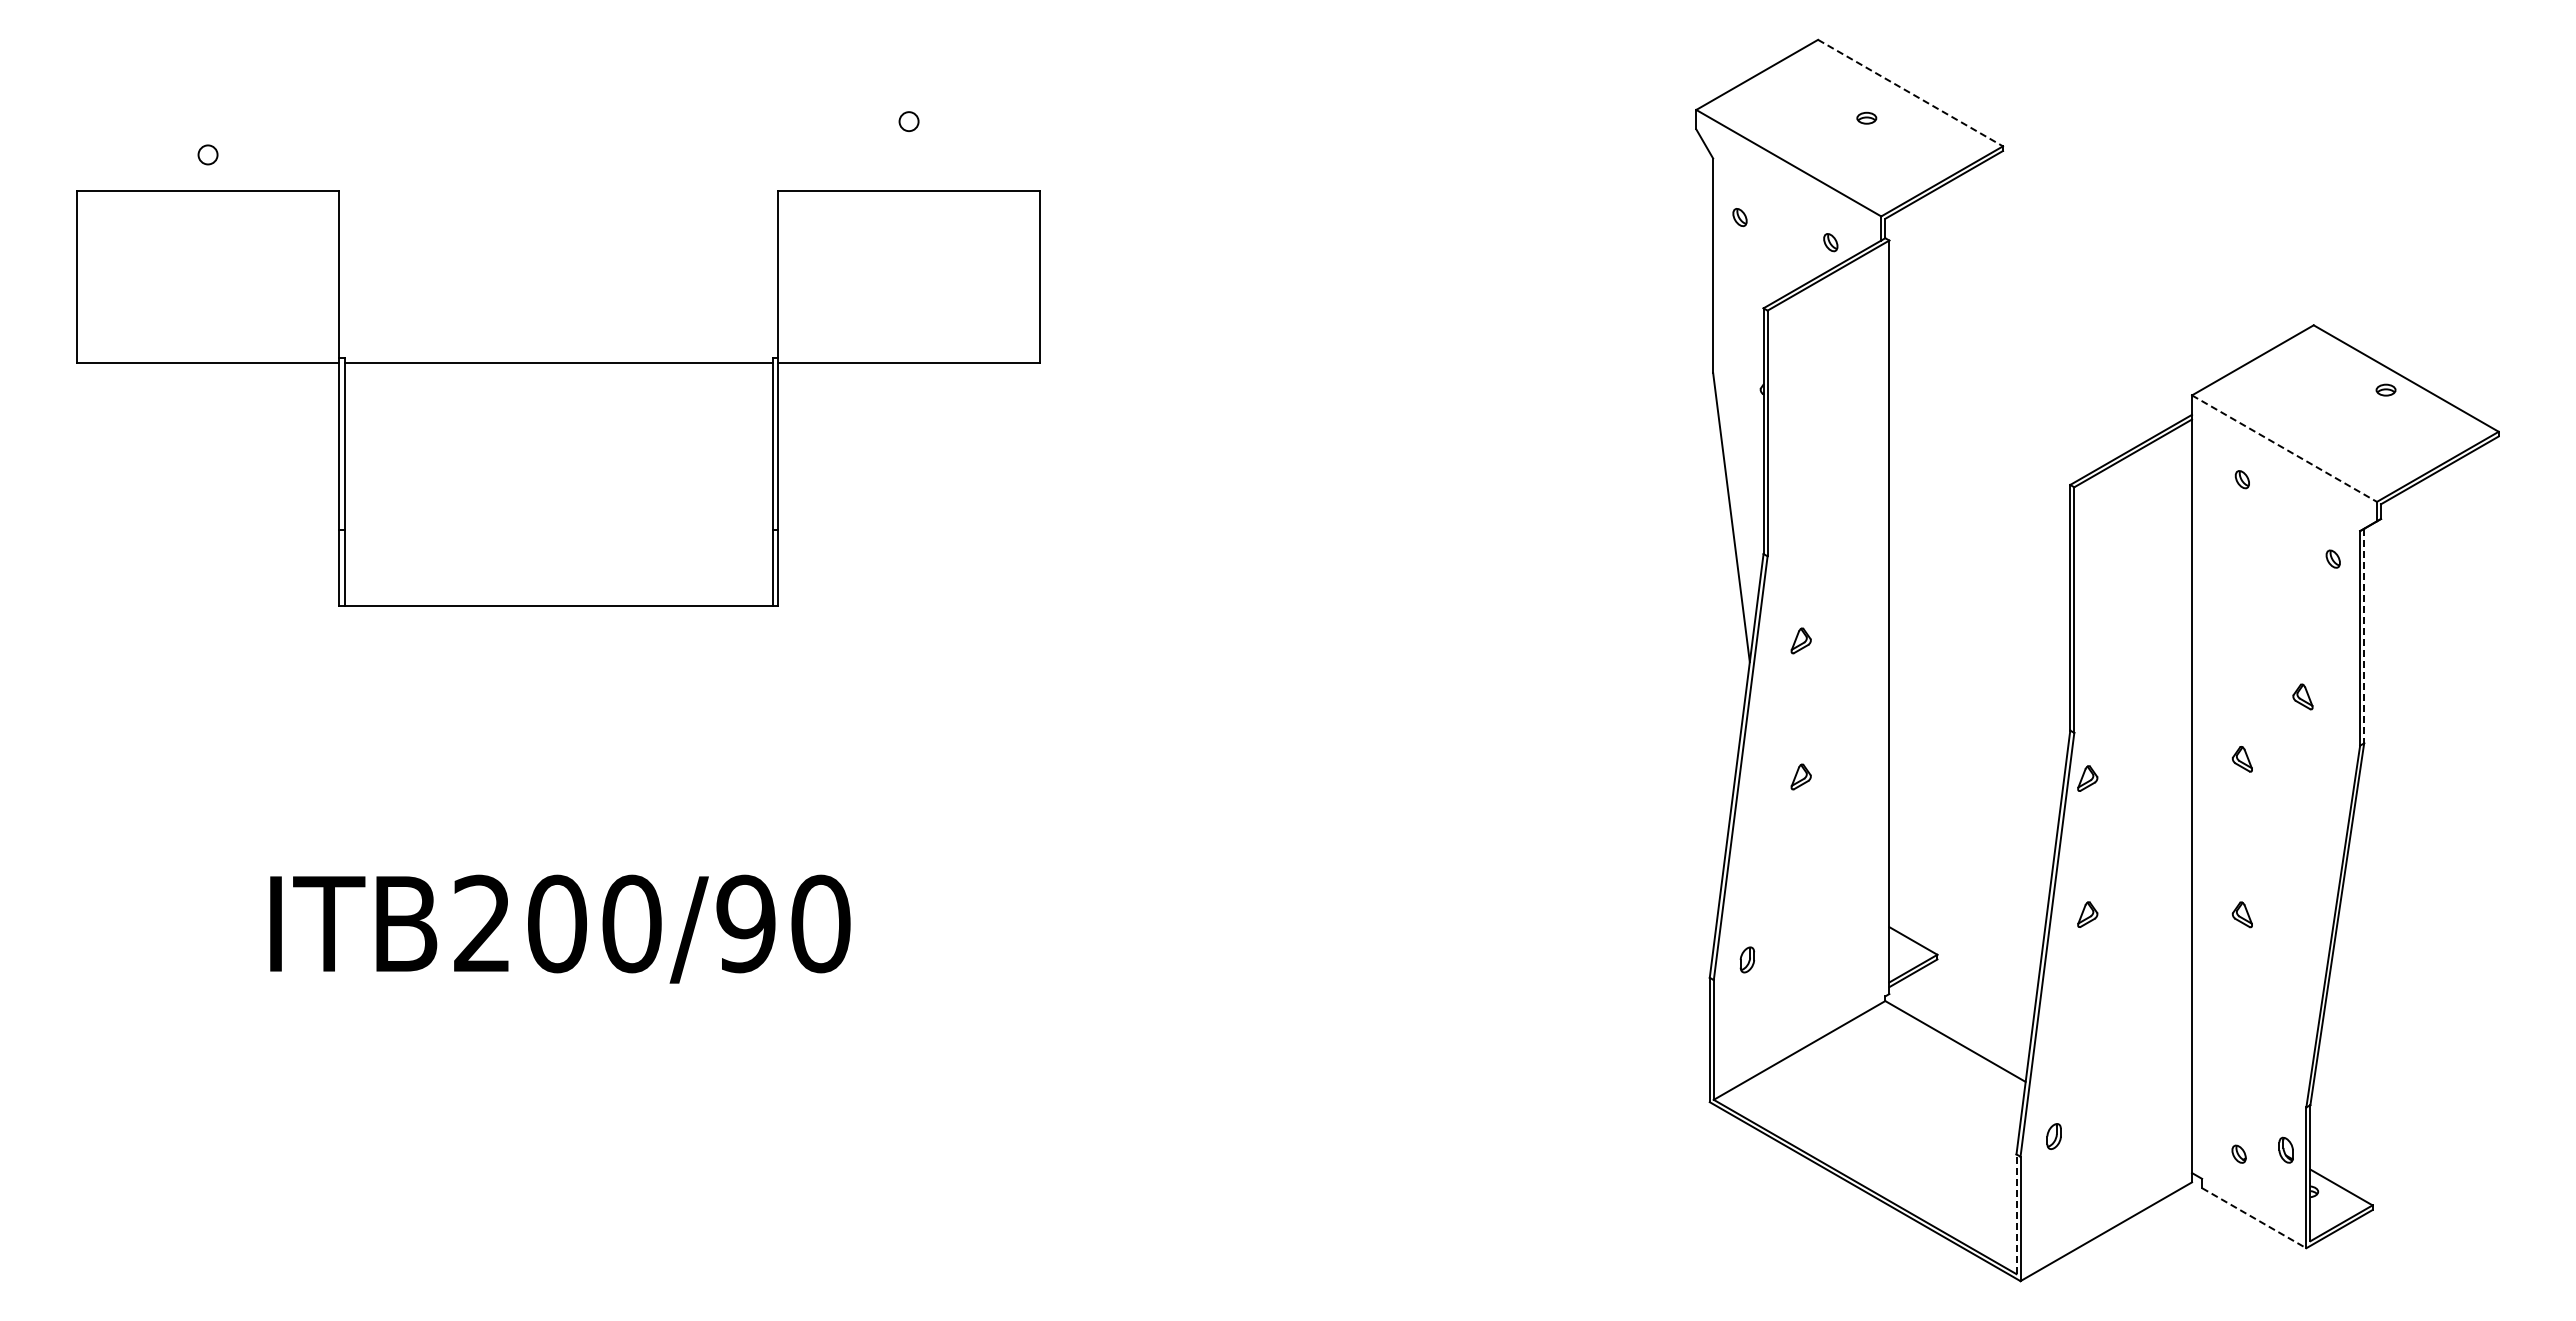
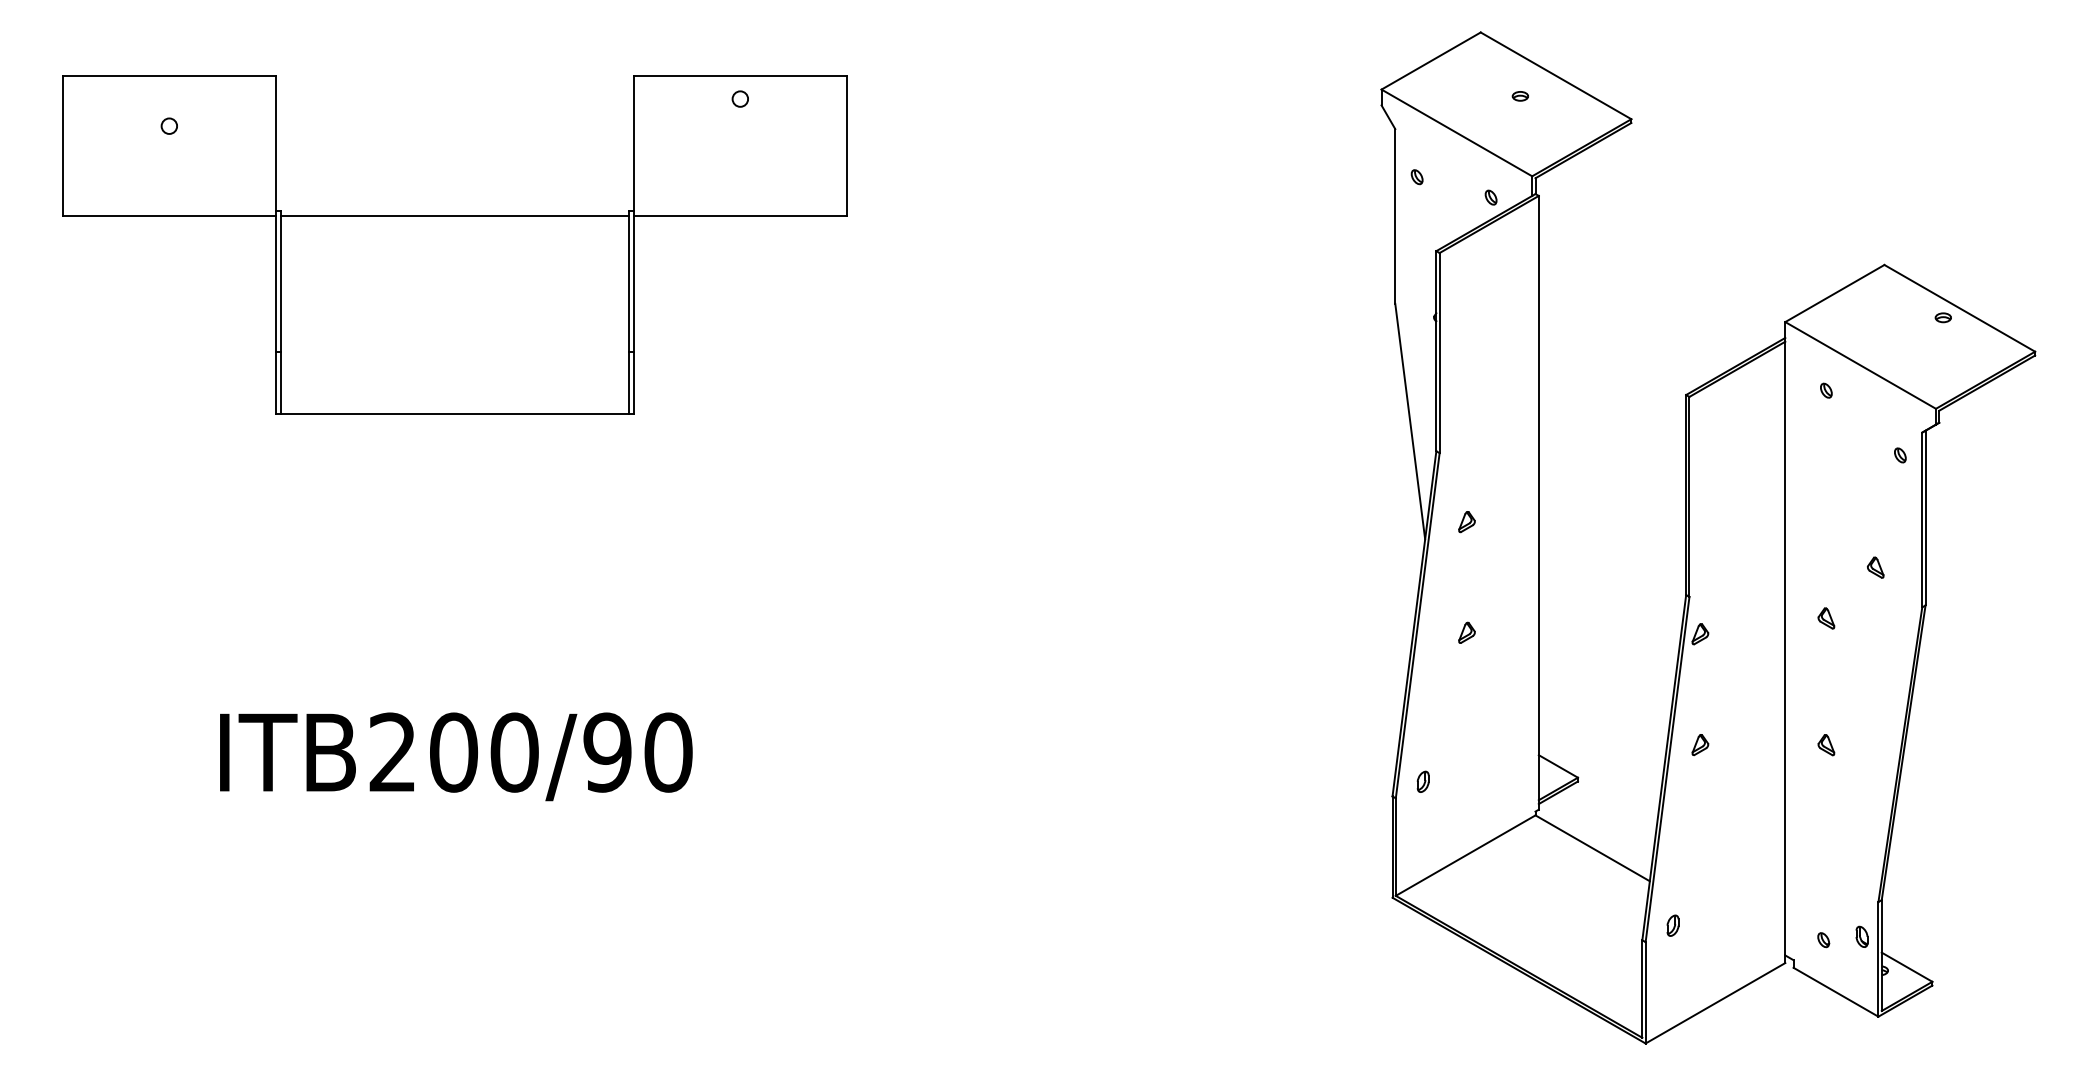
line: (1910, 93) -> (1556, 76), dashed -> solid
part: (558, 398) -> (454, 244), moved
line: (2284, 448) -> (1860, 365), dashed -> solid
line: (2364, 636) -> (1925, 518), dashed -> solid
line: (2016, 1214) -> (1642, 989), dashed -> solid
line: (2254, 1218) -> (1836, 992), dashed -> solid

